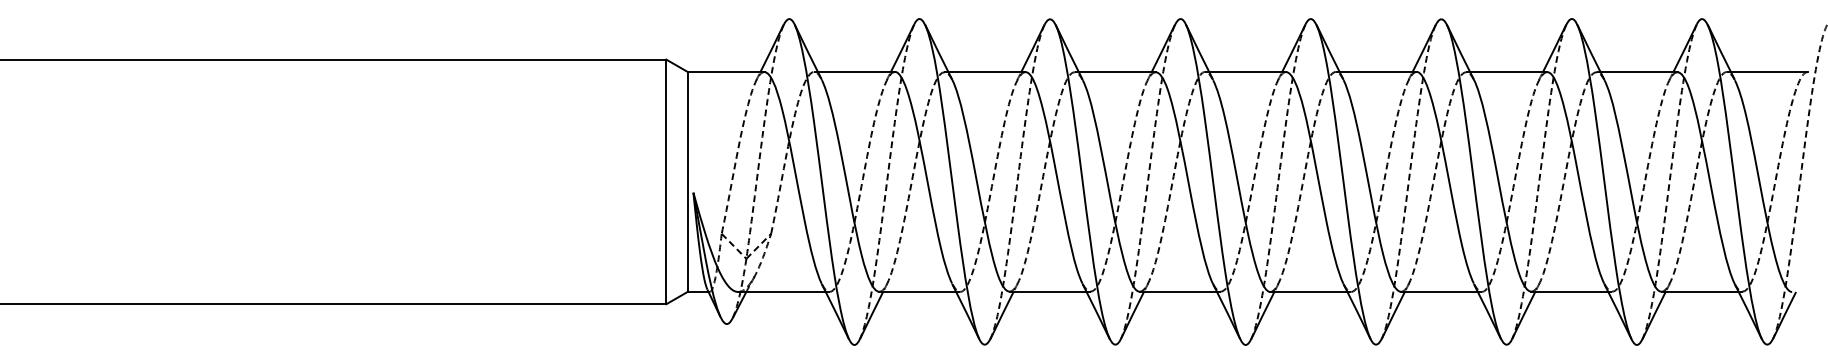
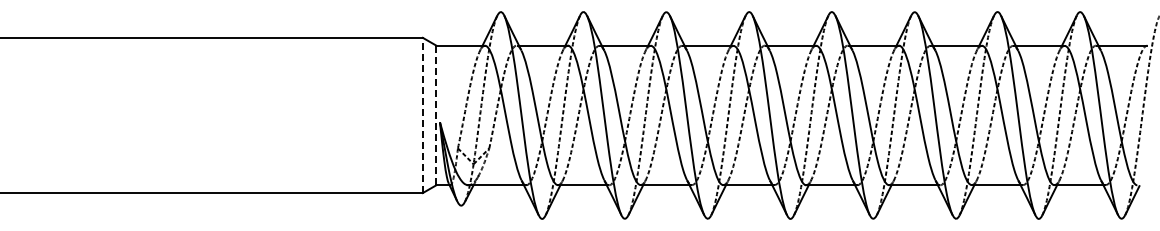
line: (665, 182) -> (422, 115), solid -> dashed
line: (687, 182) -> (436, 115), solid -> dashed

